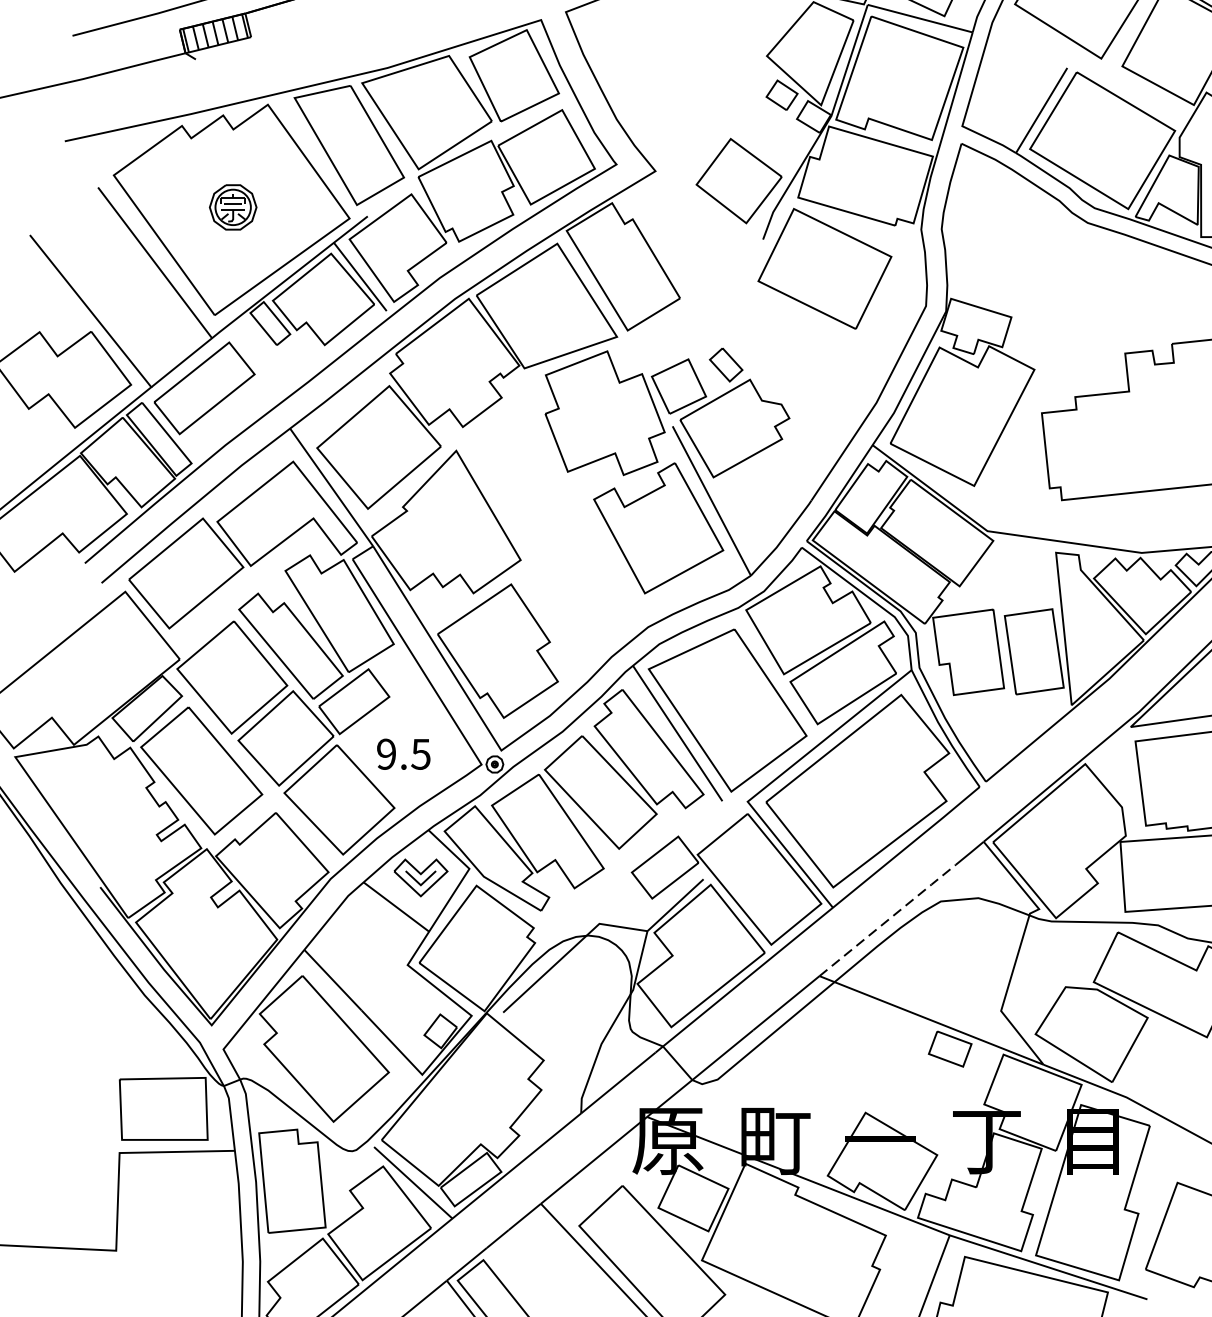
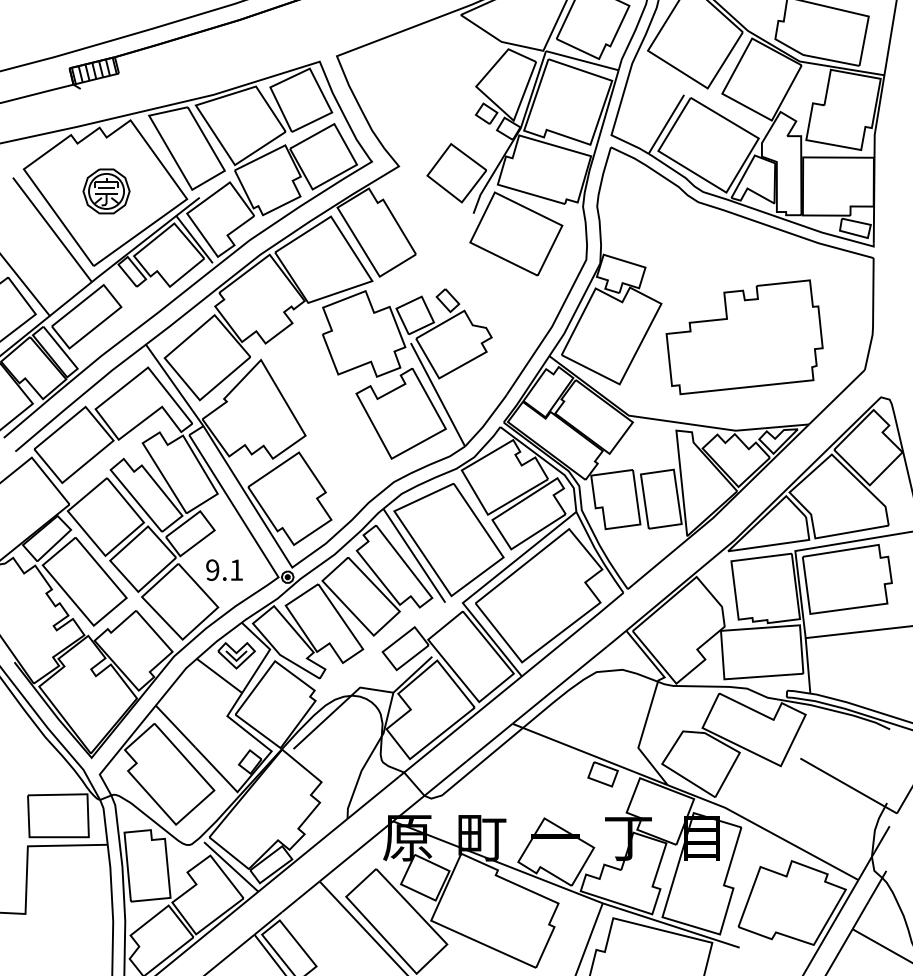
part: (233, 207) -> (106, 191), size x1.43
text: (420, 753) -> (236, 569), 9.5 -> 9.1
line: (888, 919) -> (560, 684), dashed -> solid

